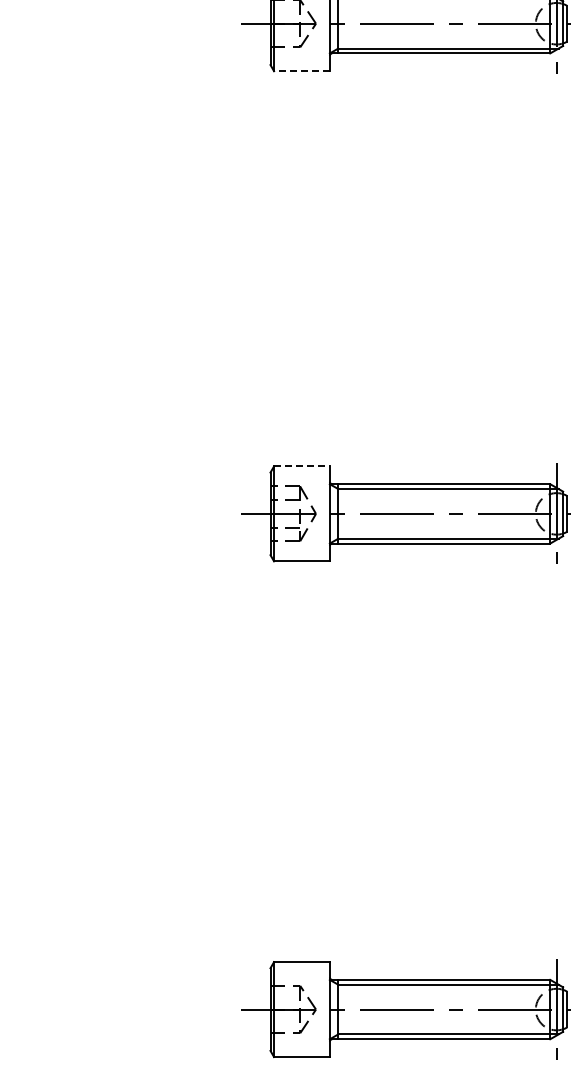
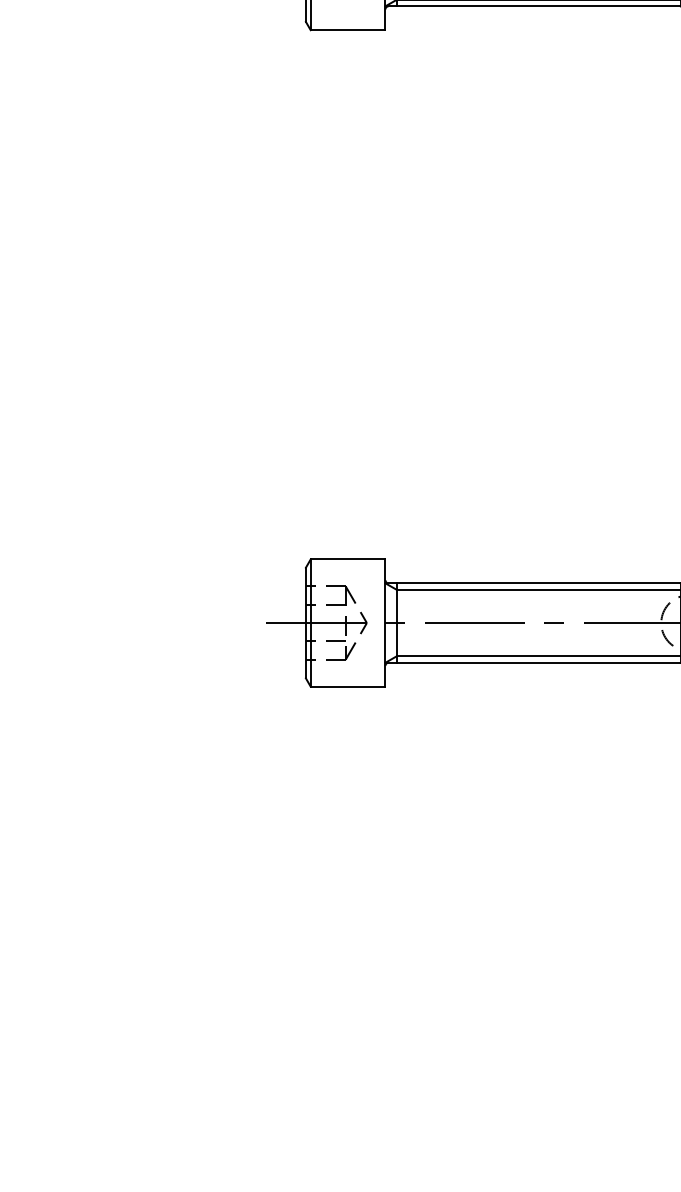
line: (301, 71) -> (347, 30), dashed -> solid
line: (301, 466) -> (347, 559), dashed -> solid

